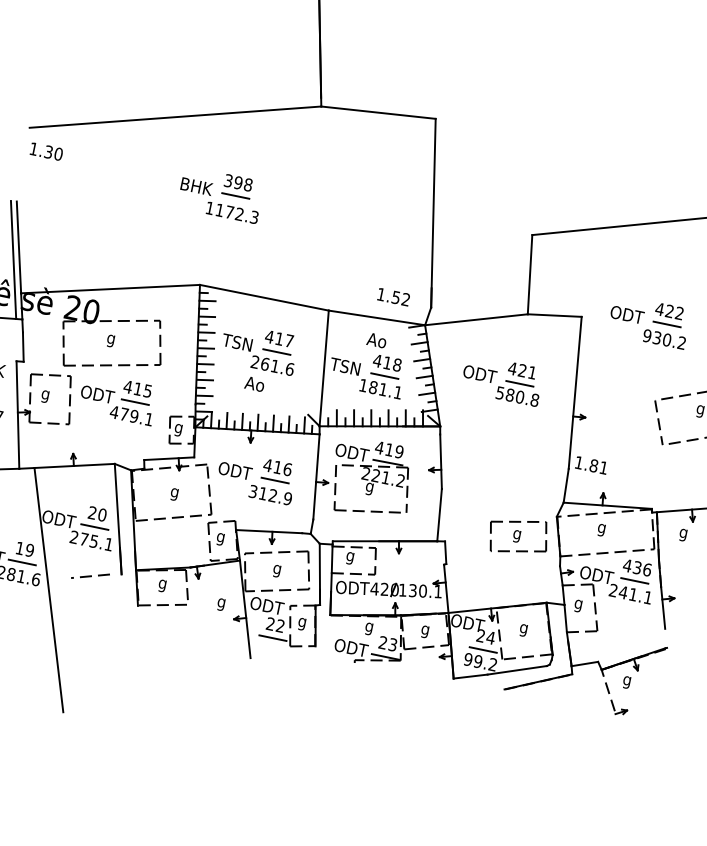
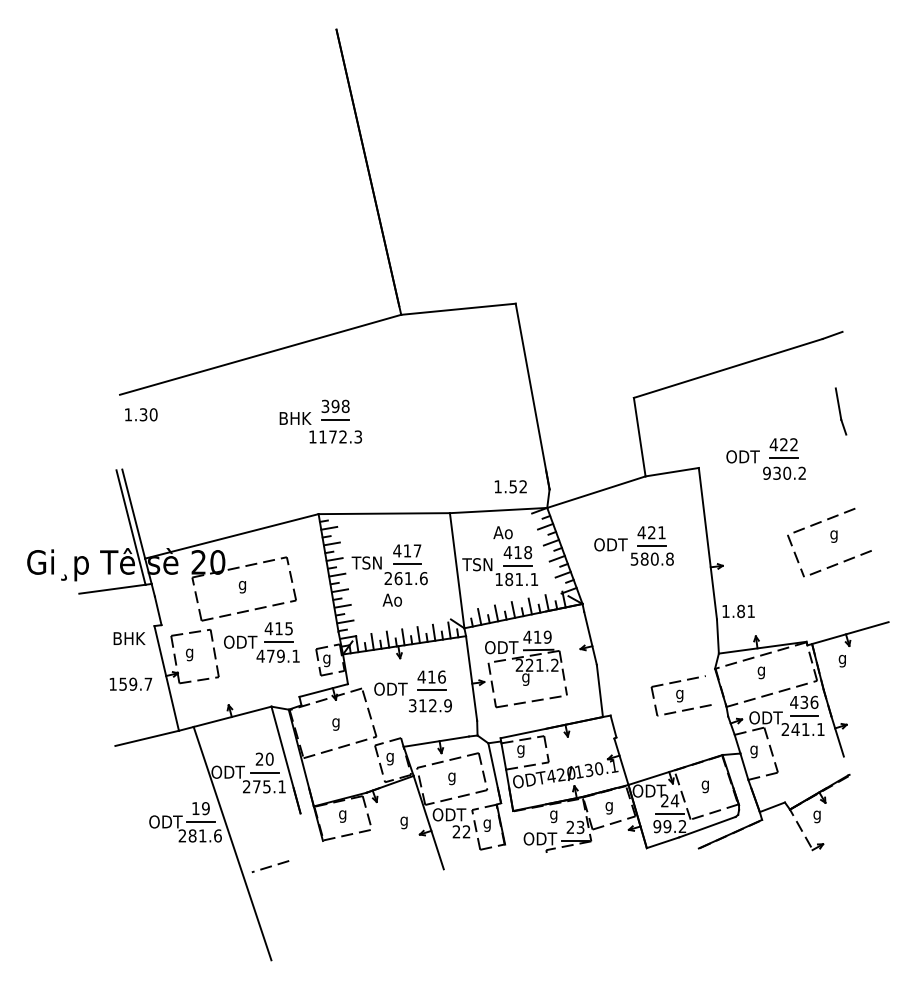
line: (546, 536) -> (708, 690), removed
line: (90, 576) -> (270, 866), moved
line: (272, 638) -> (461, 845), removed

